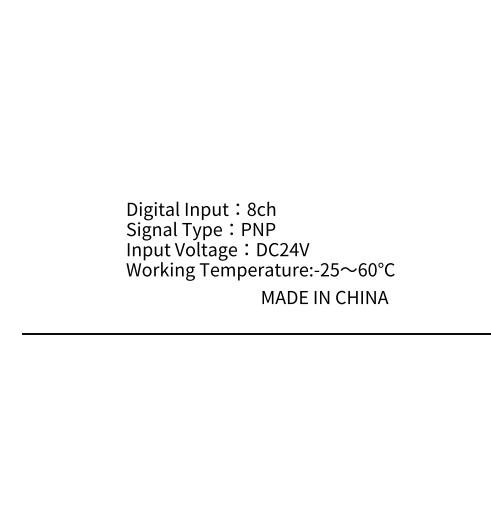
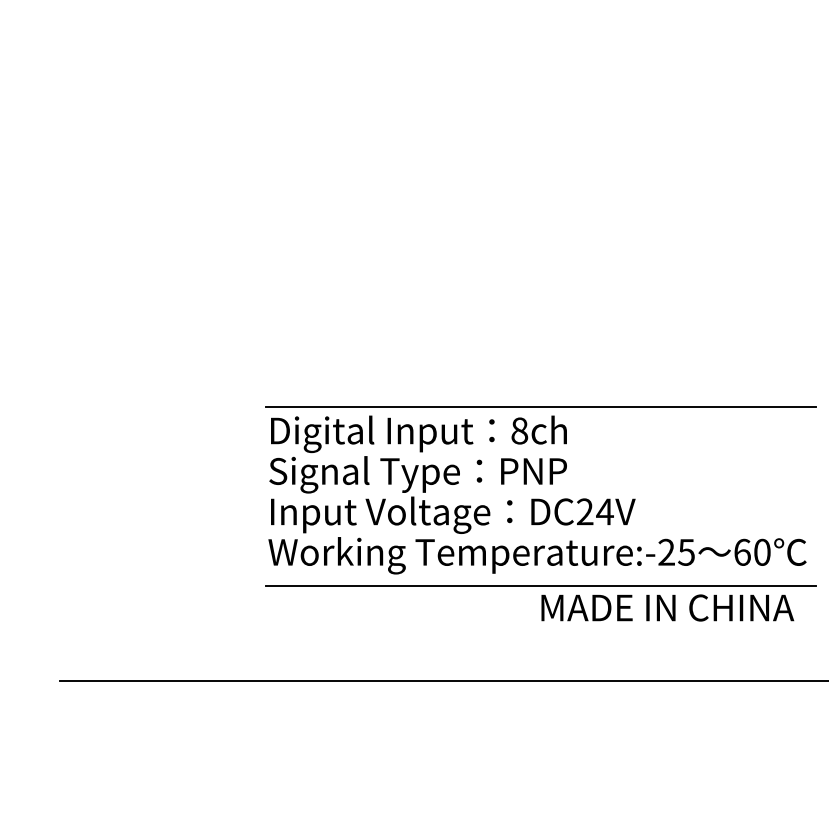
line: (262, 197) -> (541, 407), added
line: (262, 286) -> (541, 585), added

